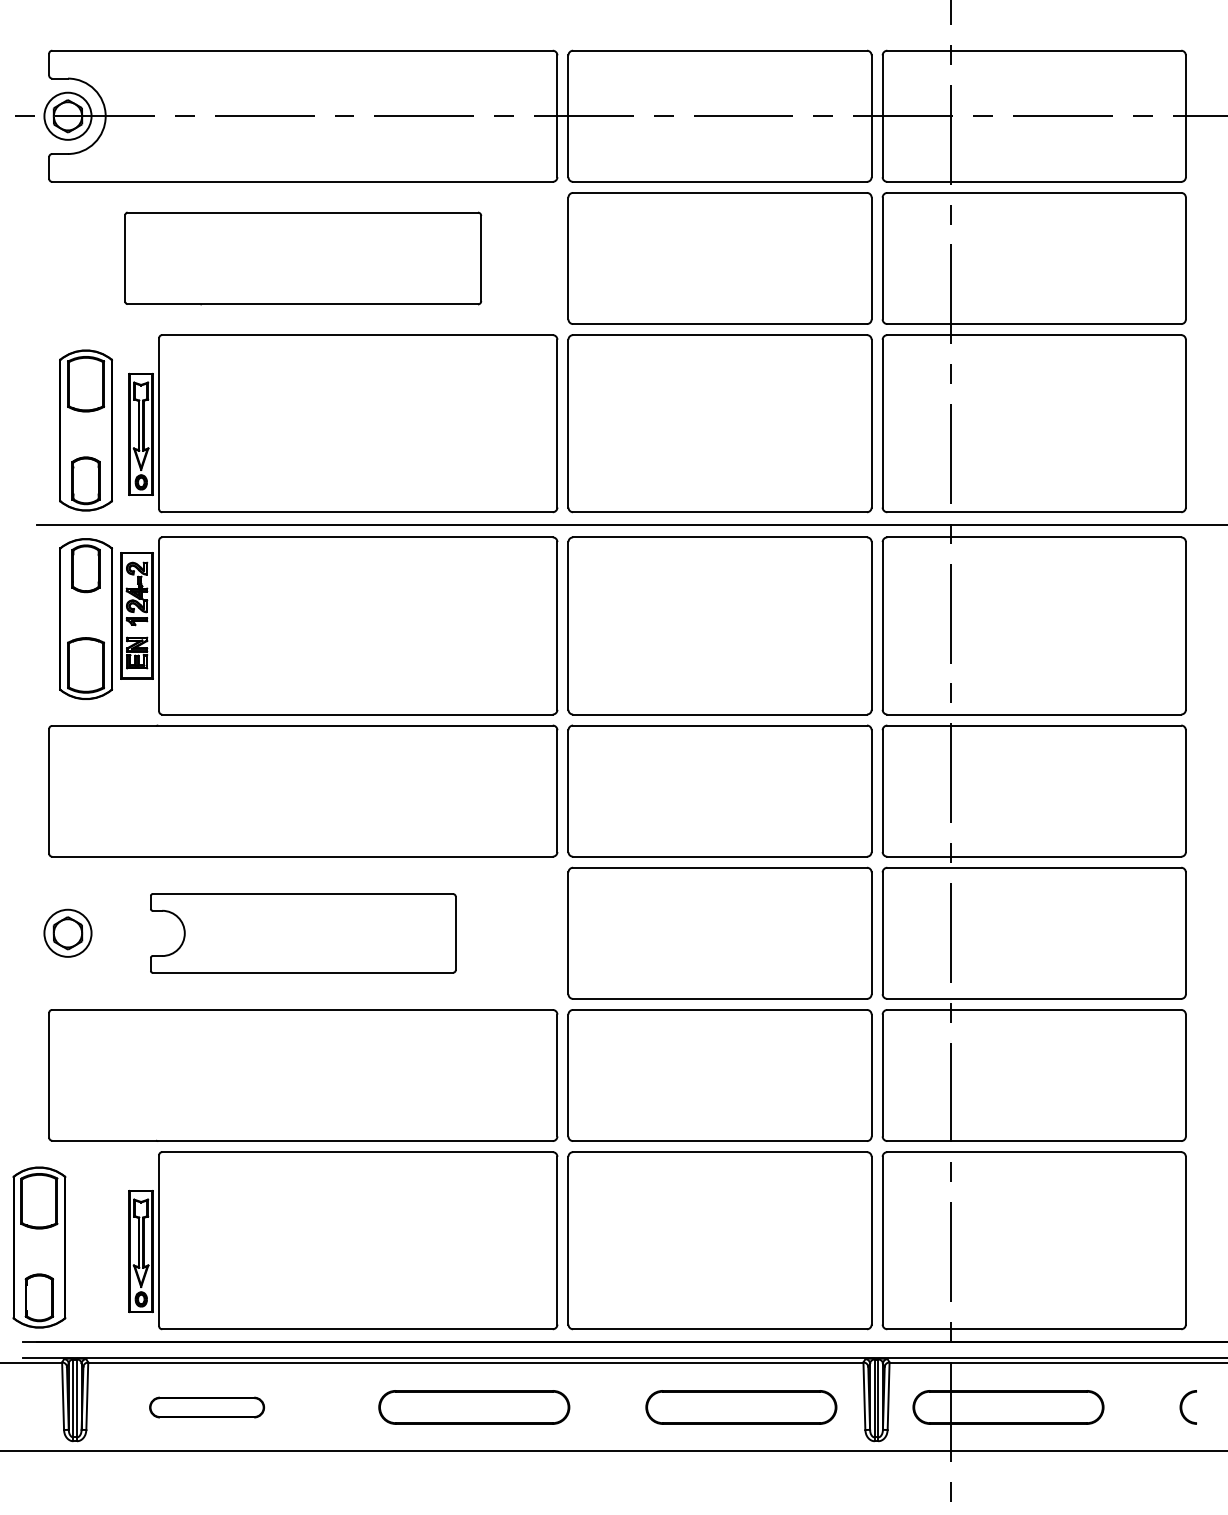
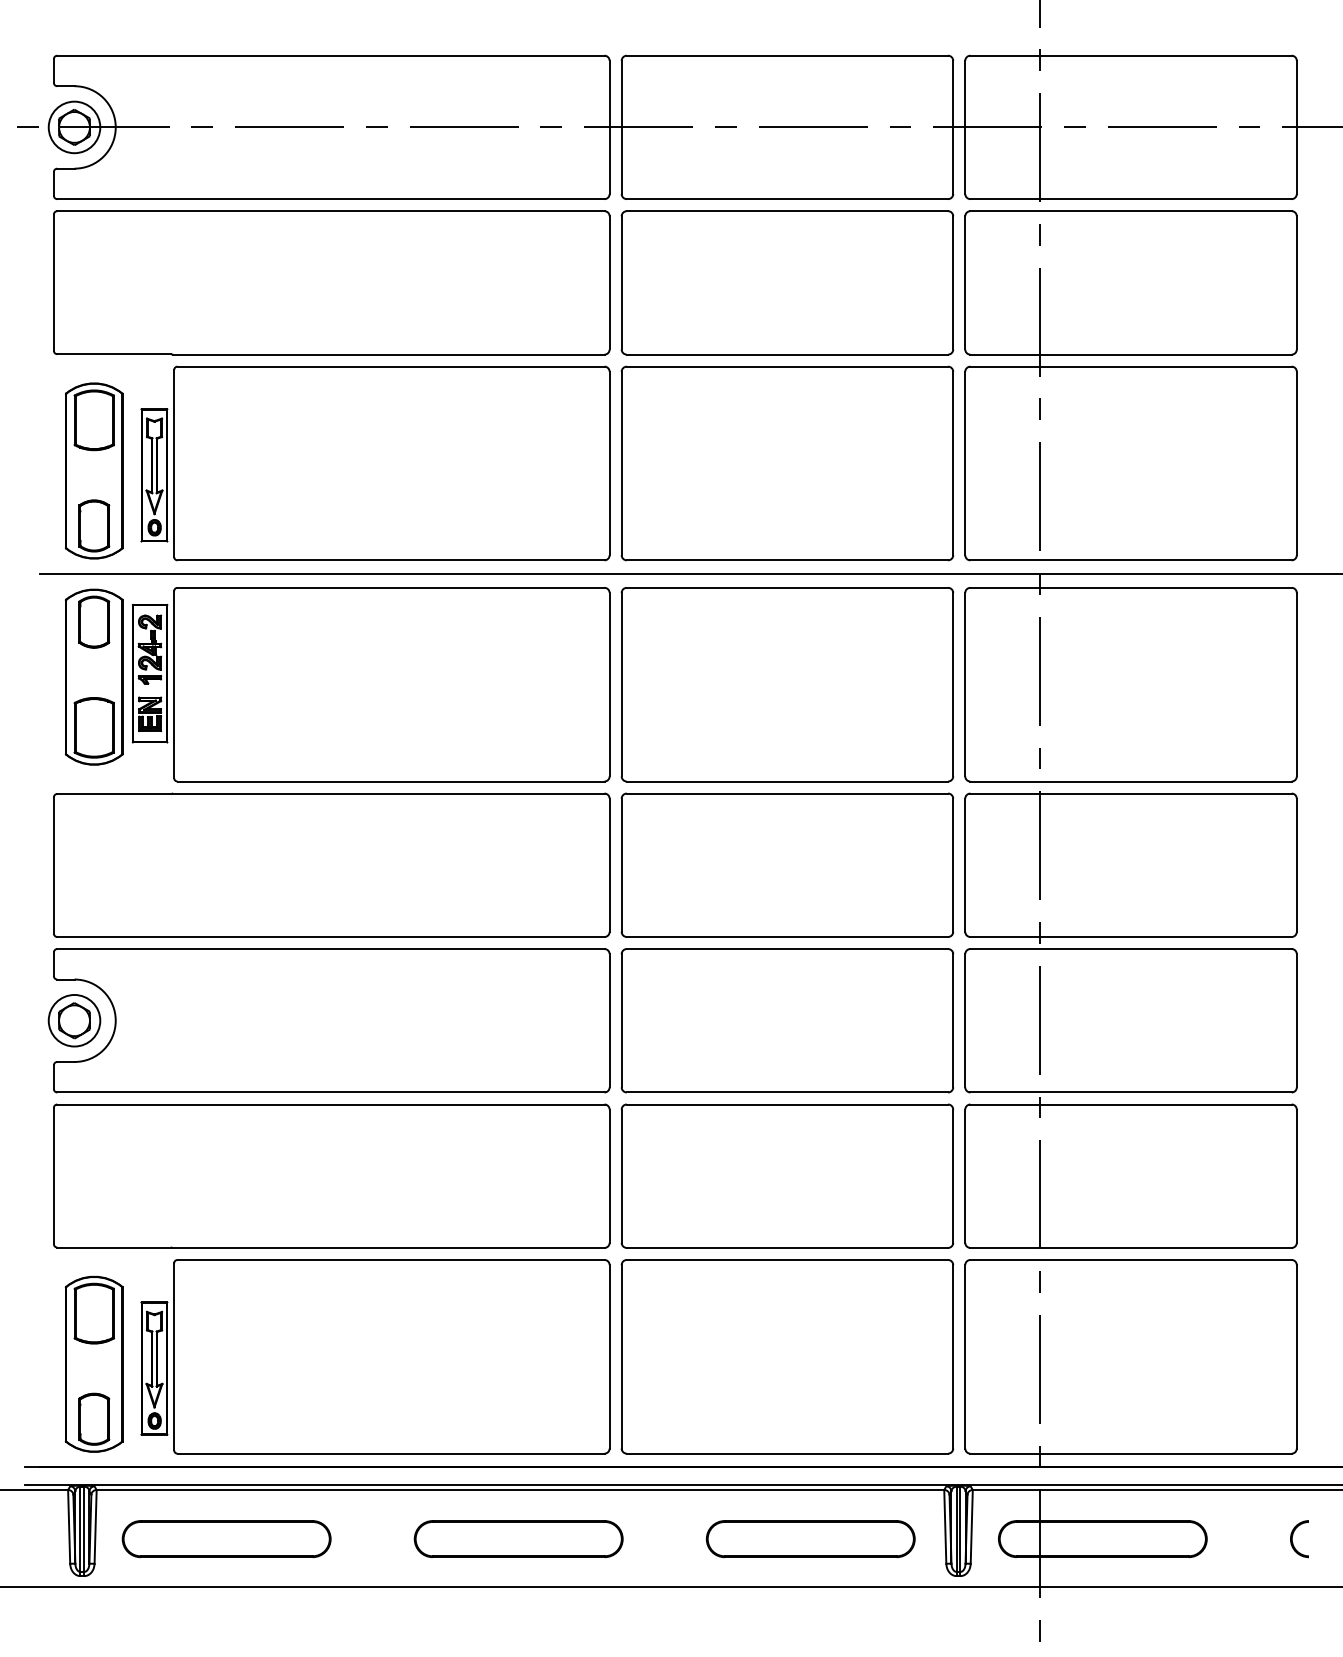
part: (303, 258) -> (331, 282), size x1.43
part: (303, 933) -> (331, 1020), size x1.67
part: (38, 1246) -> (93, 1363), moved
part: (207, 1407) -> (226, 1539), size x1.67

